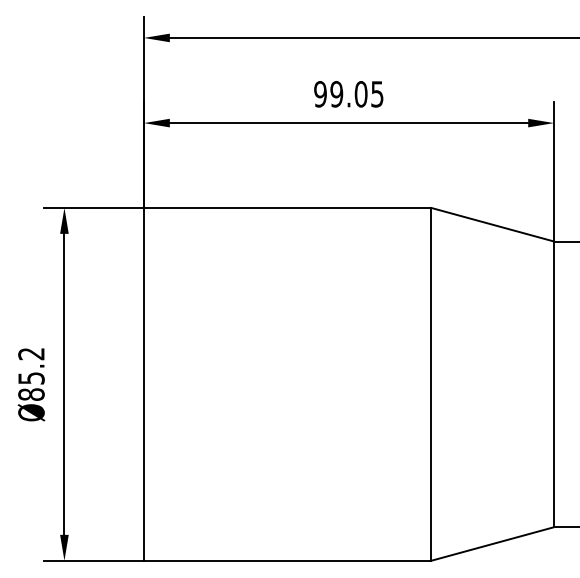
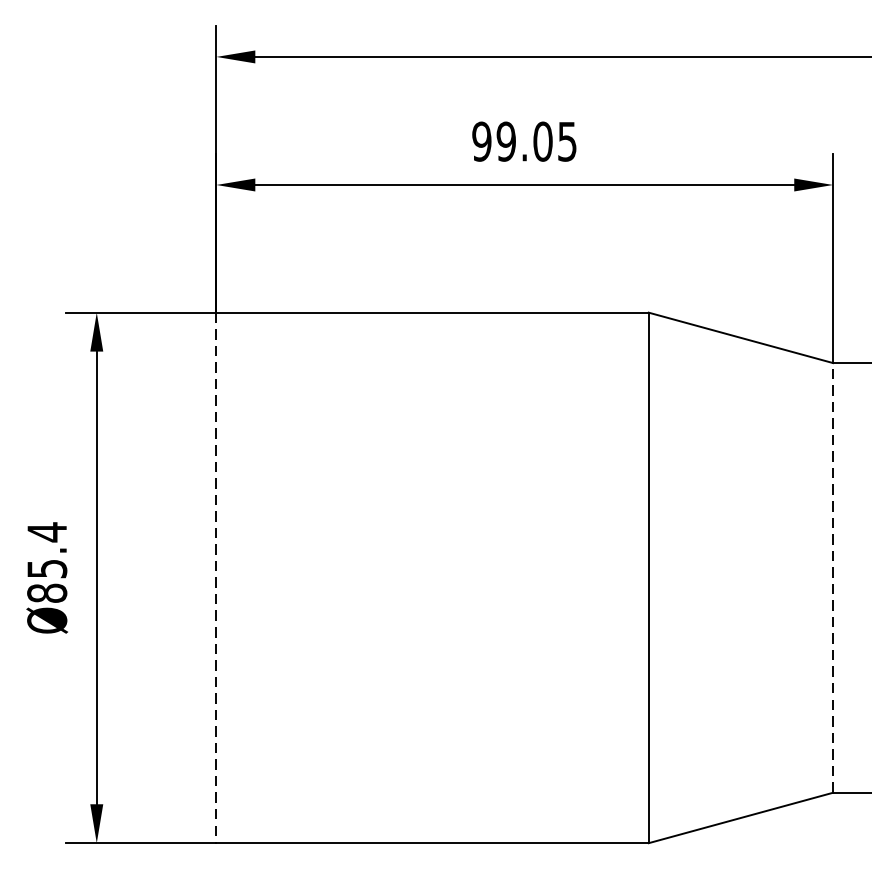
text: (31, 353) -> (47, 531), Ø85.2 -> Ø85.4
line: (143, 384) -> (215, 578), solid -> dashed
line: (554, 384) -> (833, 578), solid -> dashed

